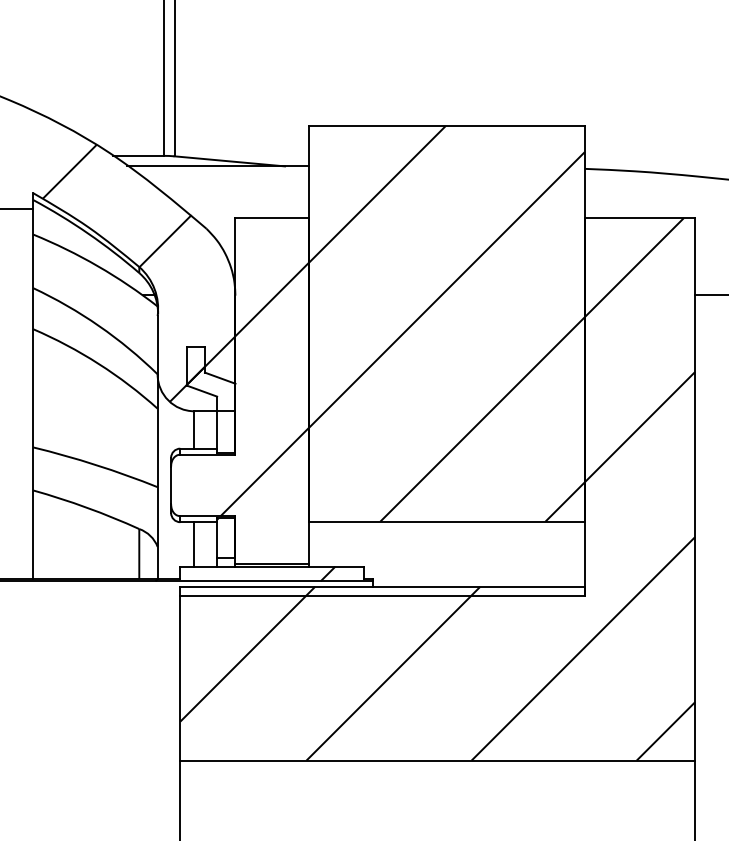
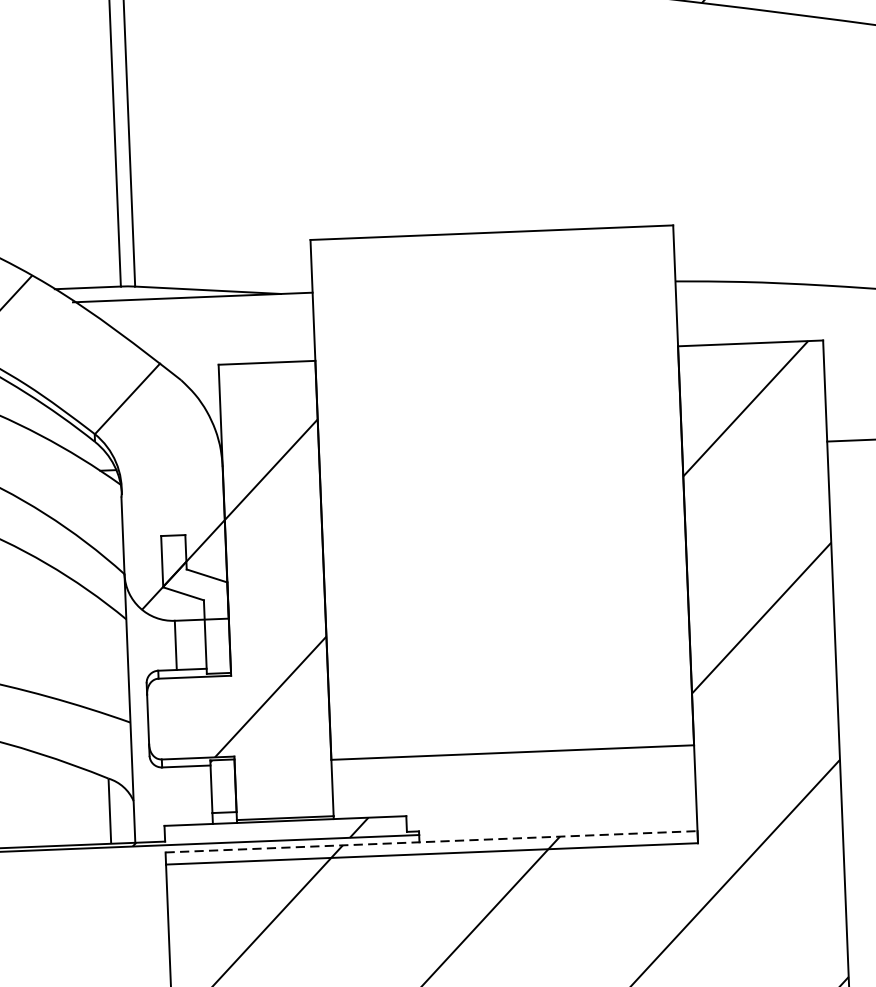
hatch: (446, 323) -> (501, 492), removed
line: (194, 544) -> (181, 796), removed
line: (383, 586) -> (432, 841), solid -> dashed

